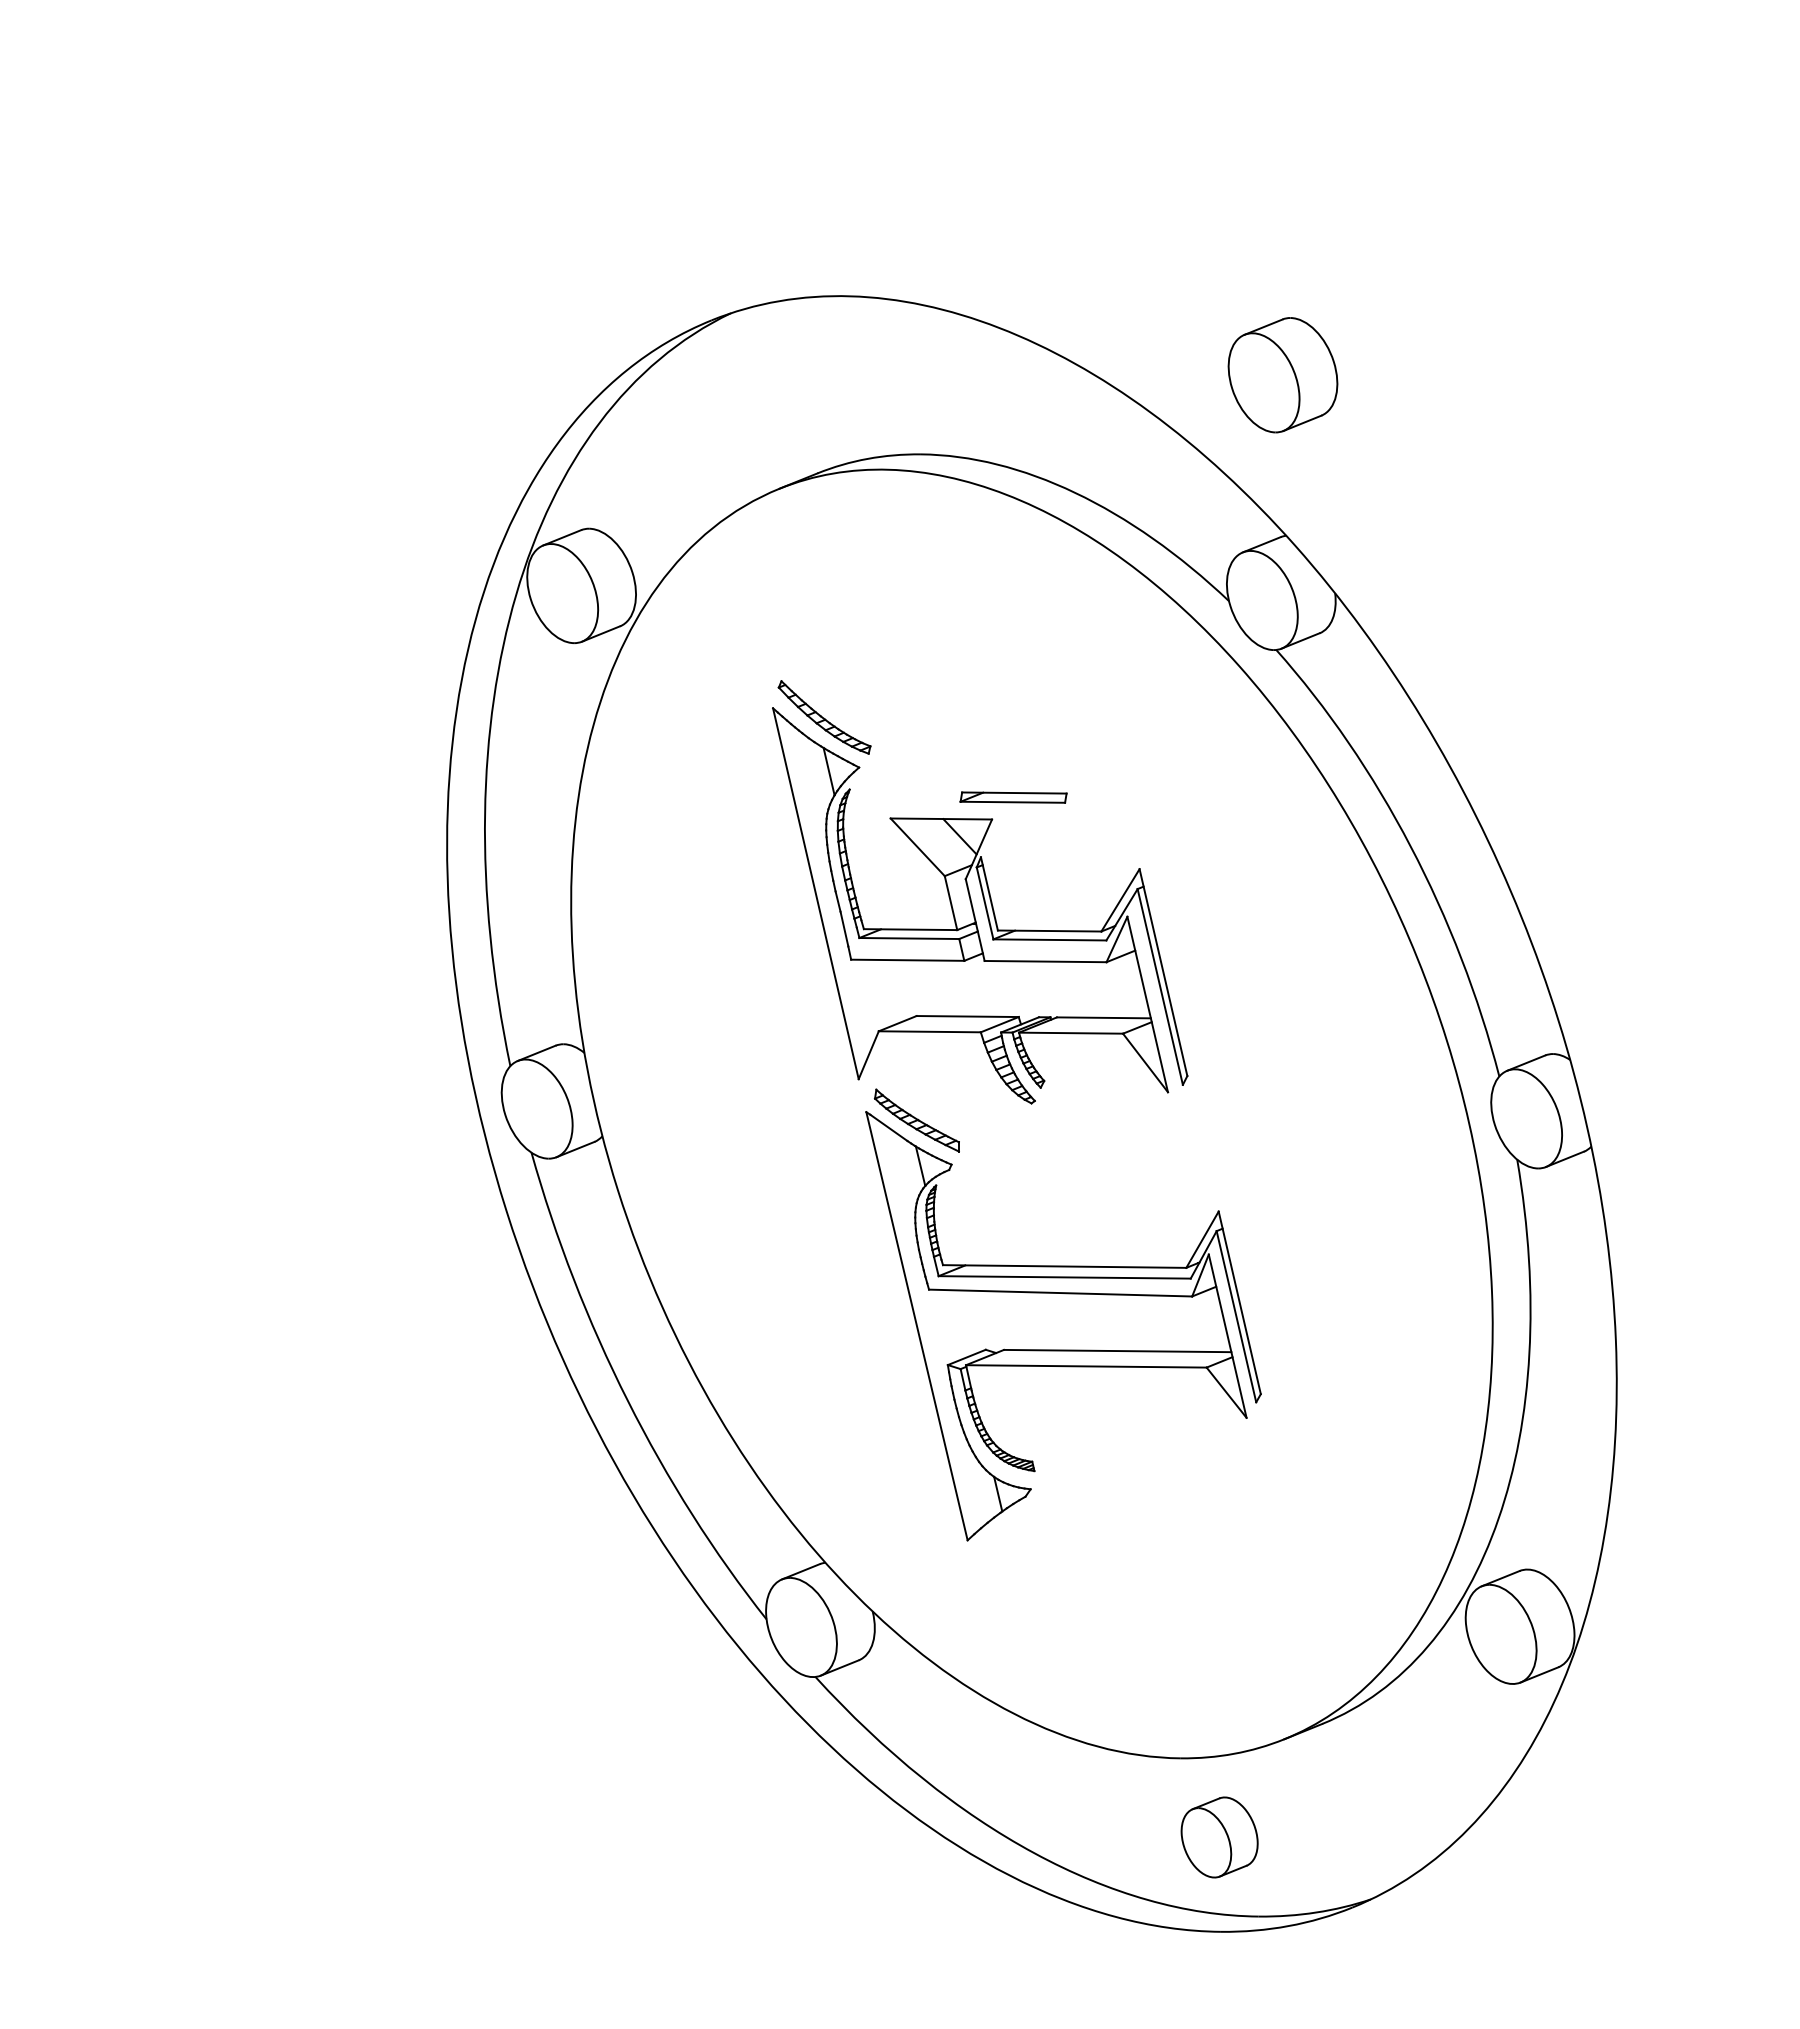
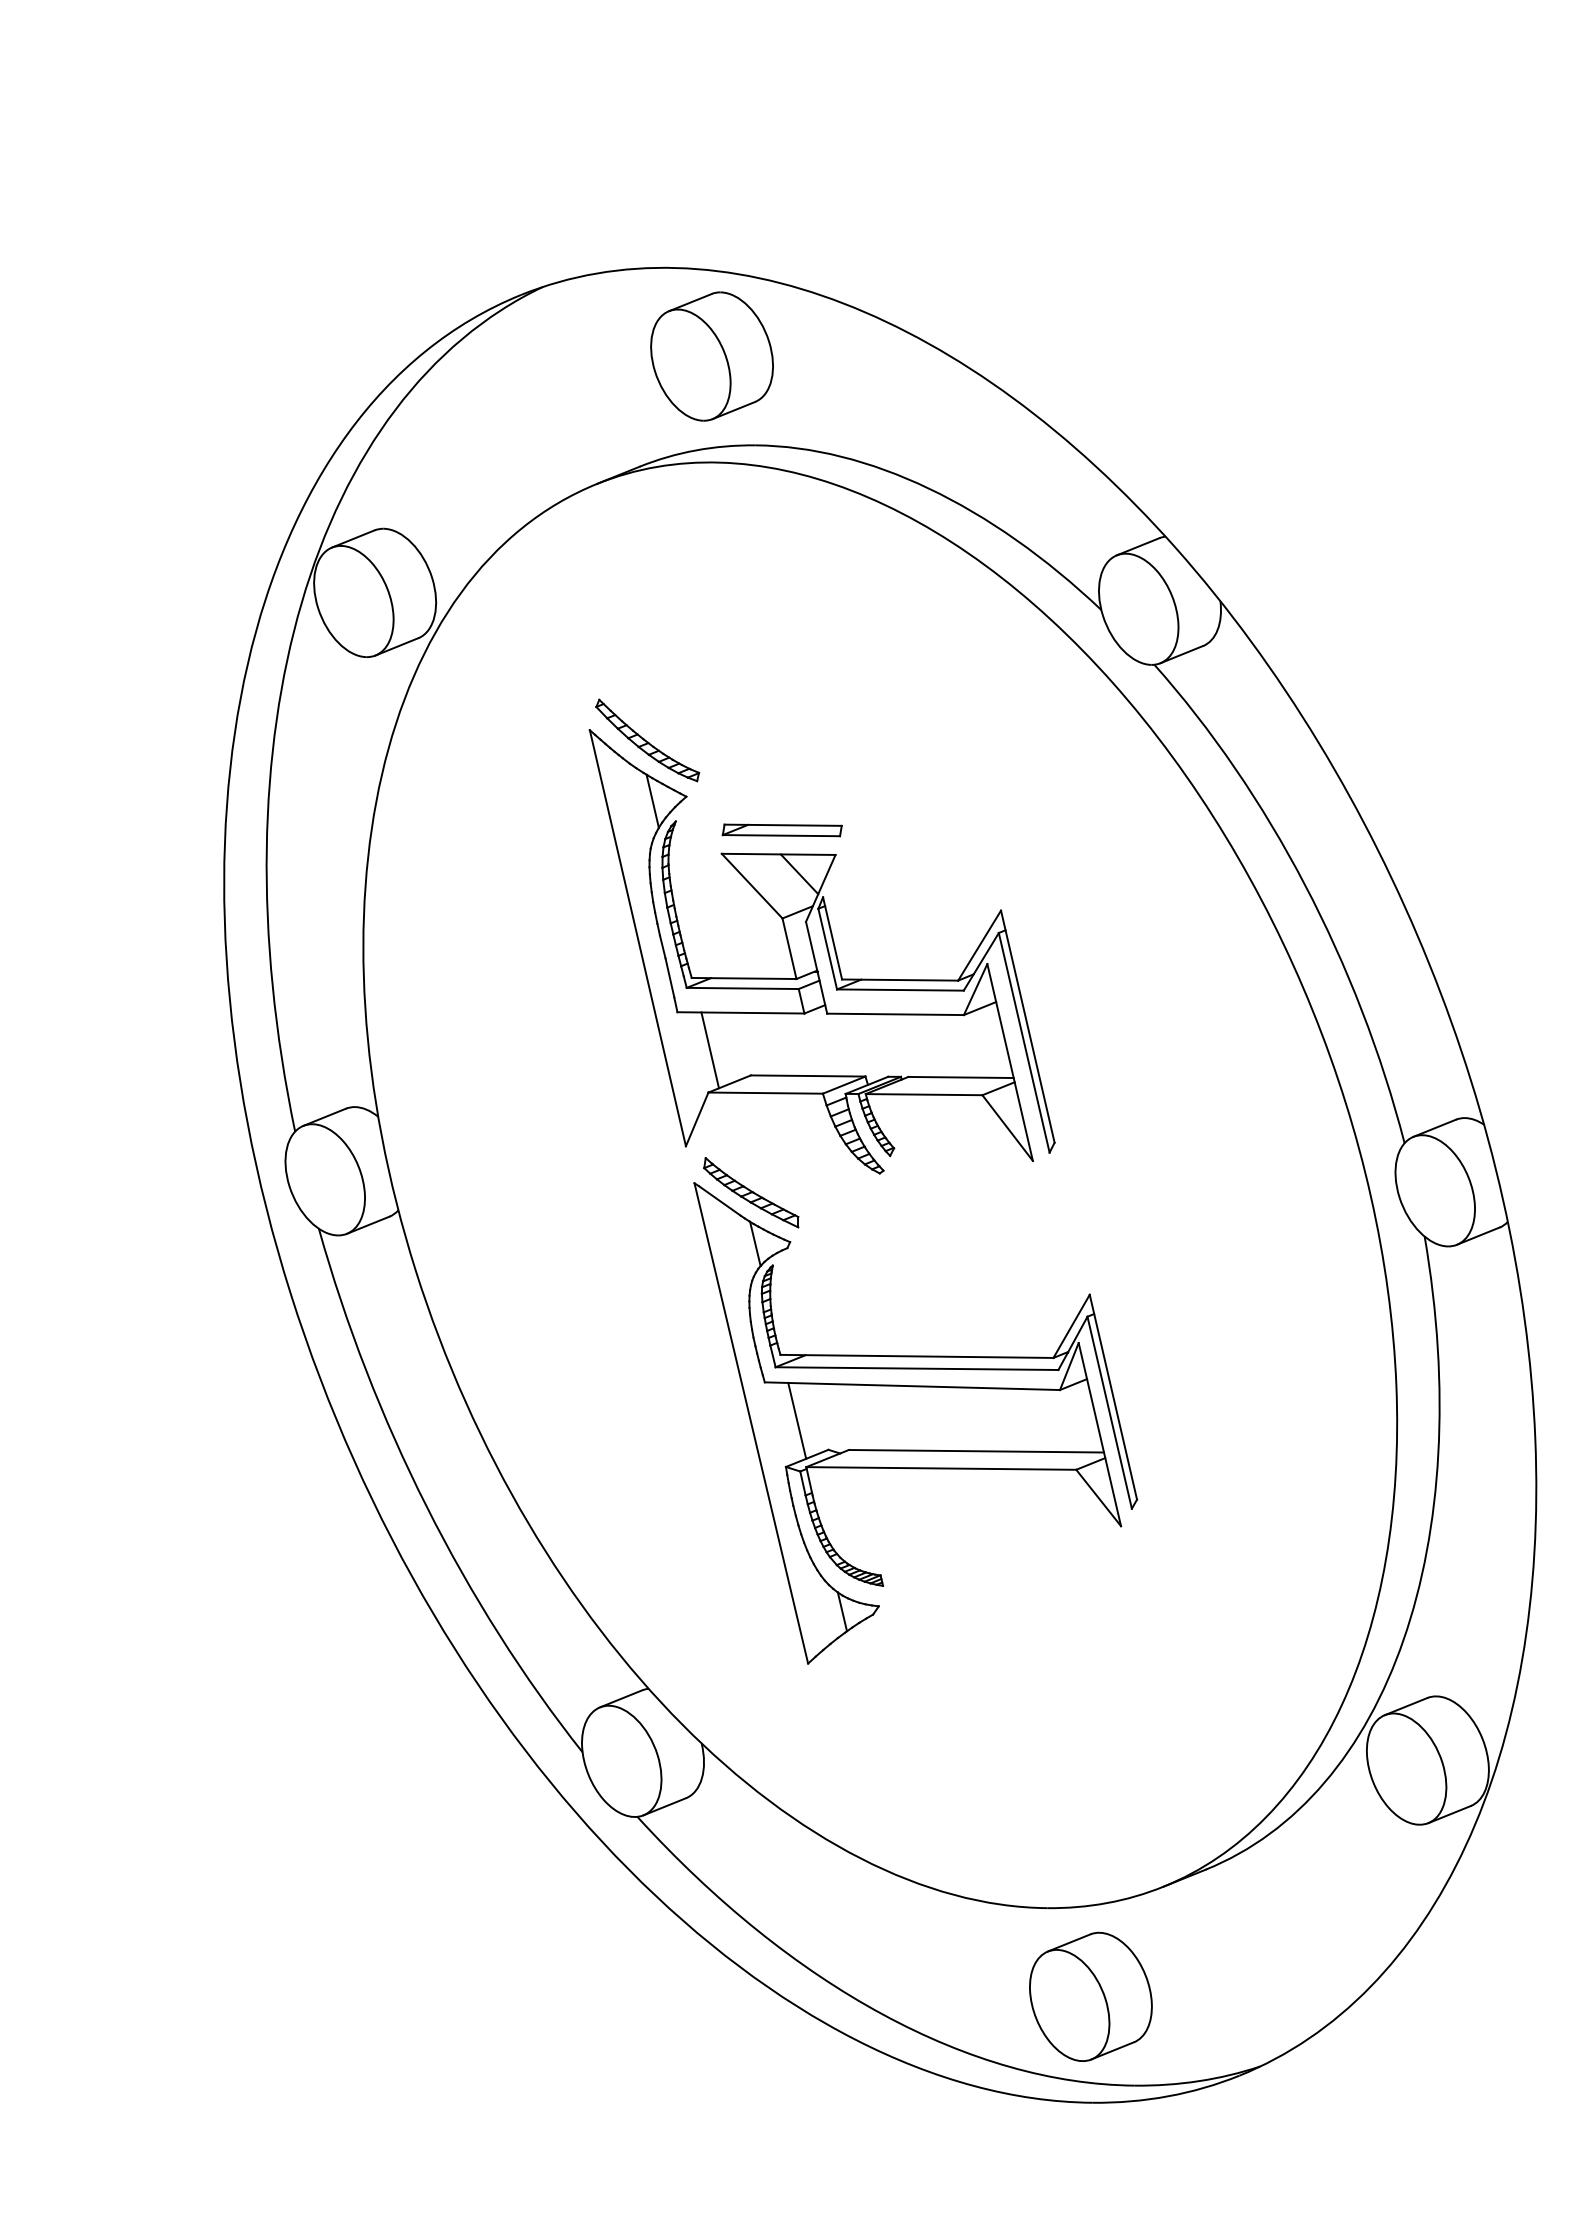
part: (1282, 375) -> (711, 356), moved
part: (1013, 797) -> (782, 830), moved
line: (880, 993) -> (710, 1050), added
line: (957, 1323) -> (796, 1420), added
part: (1219, 1837) -> (1090, 1996), size x1.43

